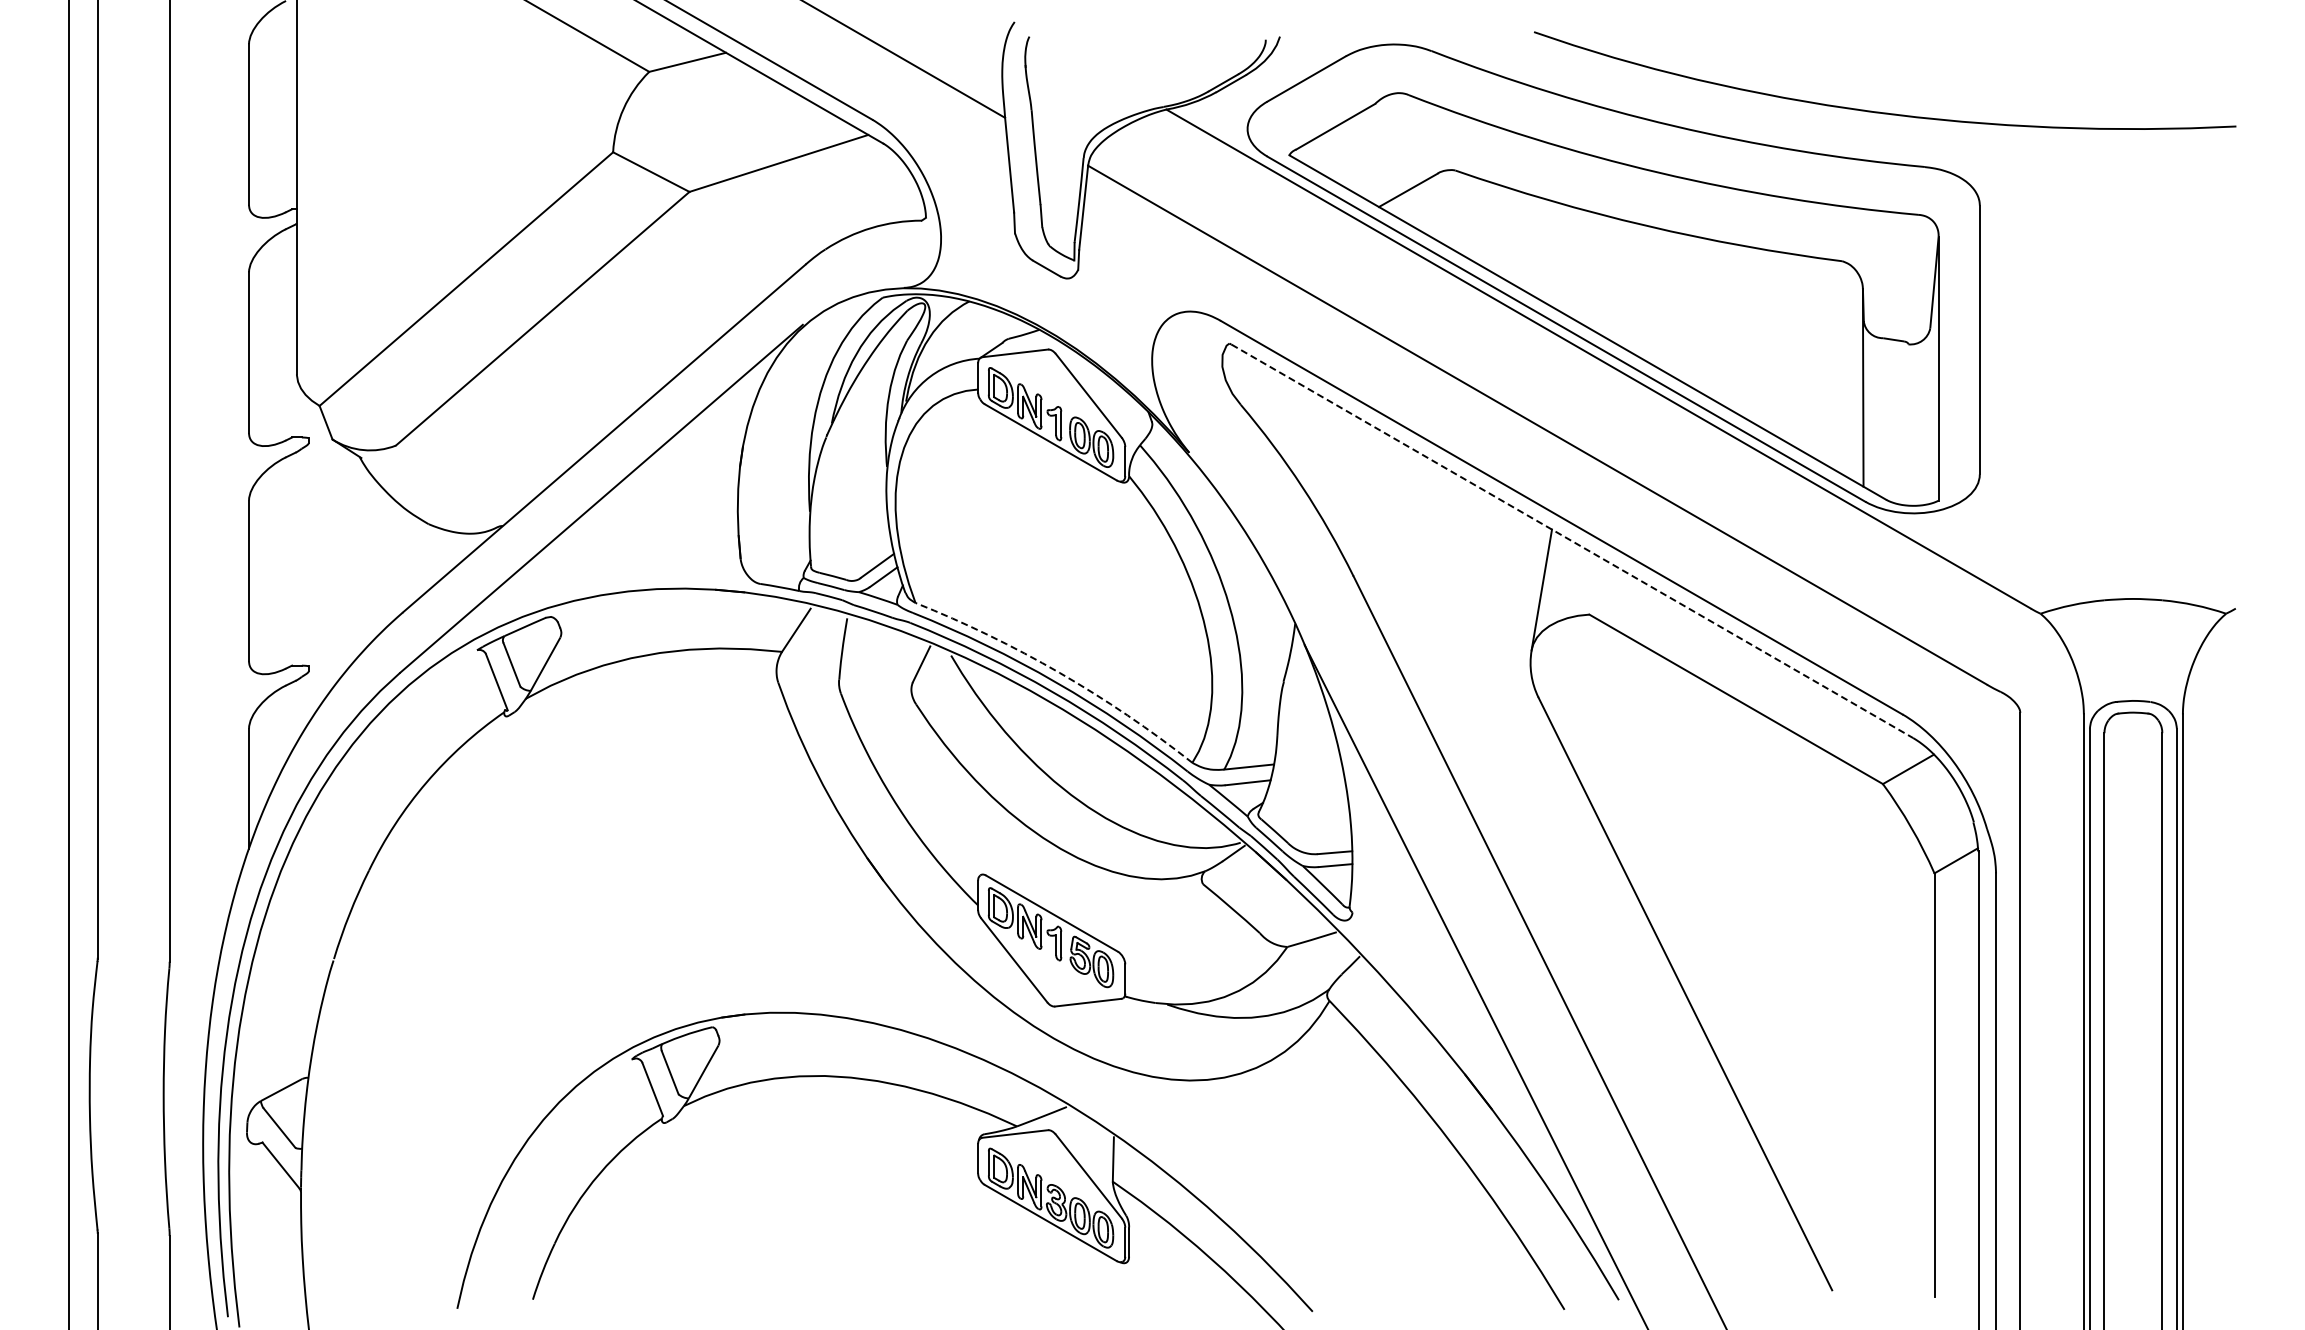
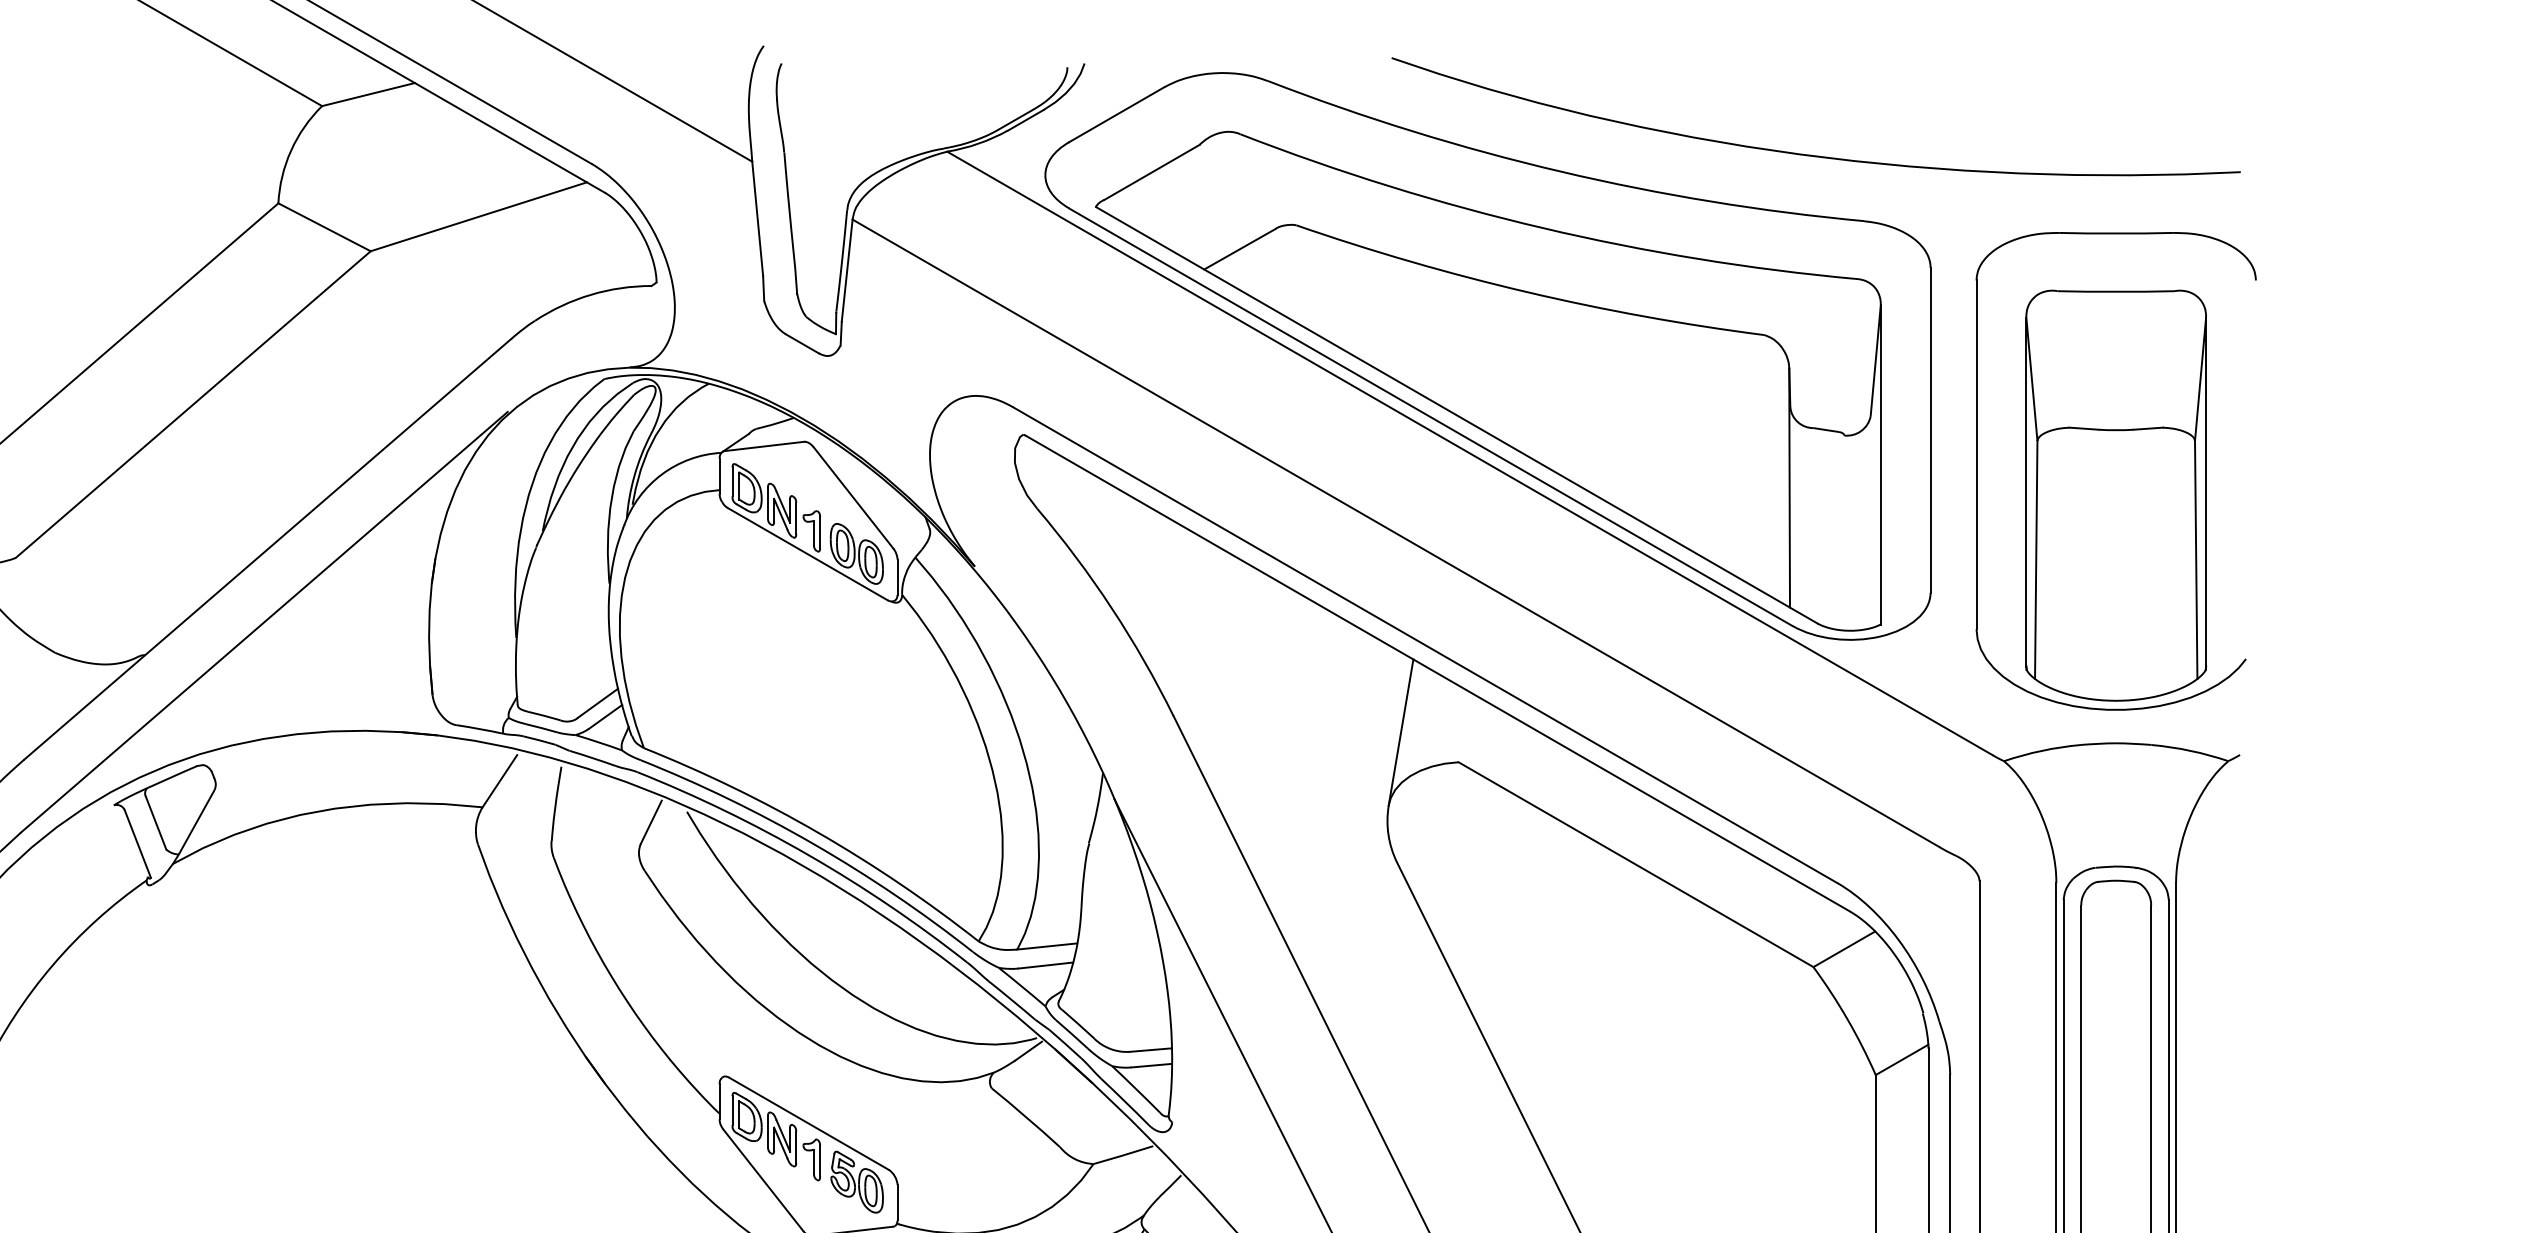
part: (2133, 373) -> (2116, 470), added
line: (1572, 541) -> (1438, 673), dashed -> solid
arc: (1059, 672) -> (817, 832), dashed -> solid

